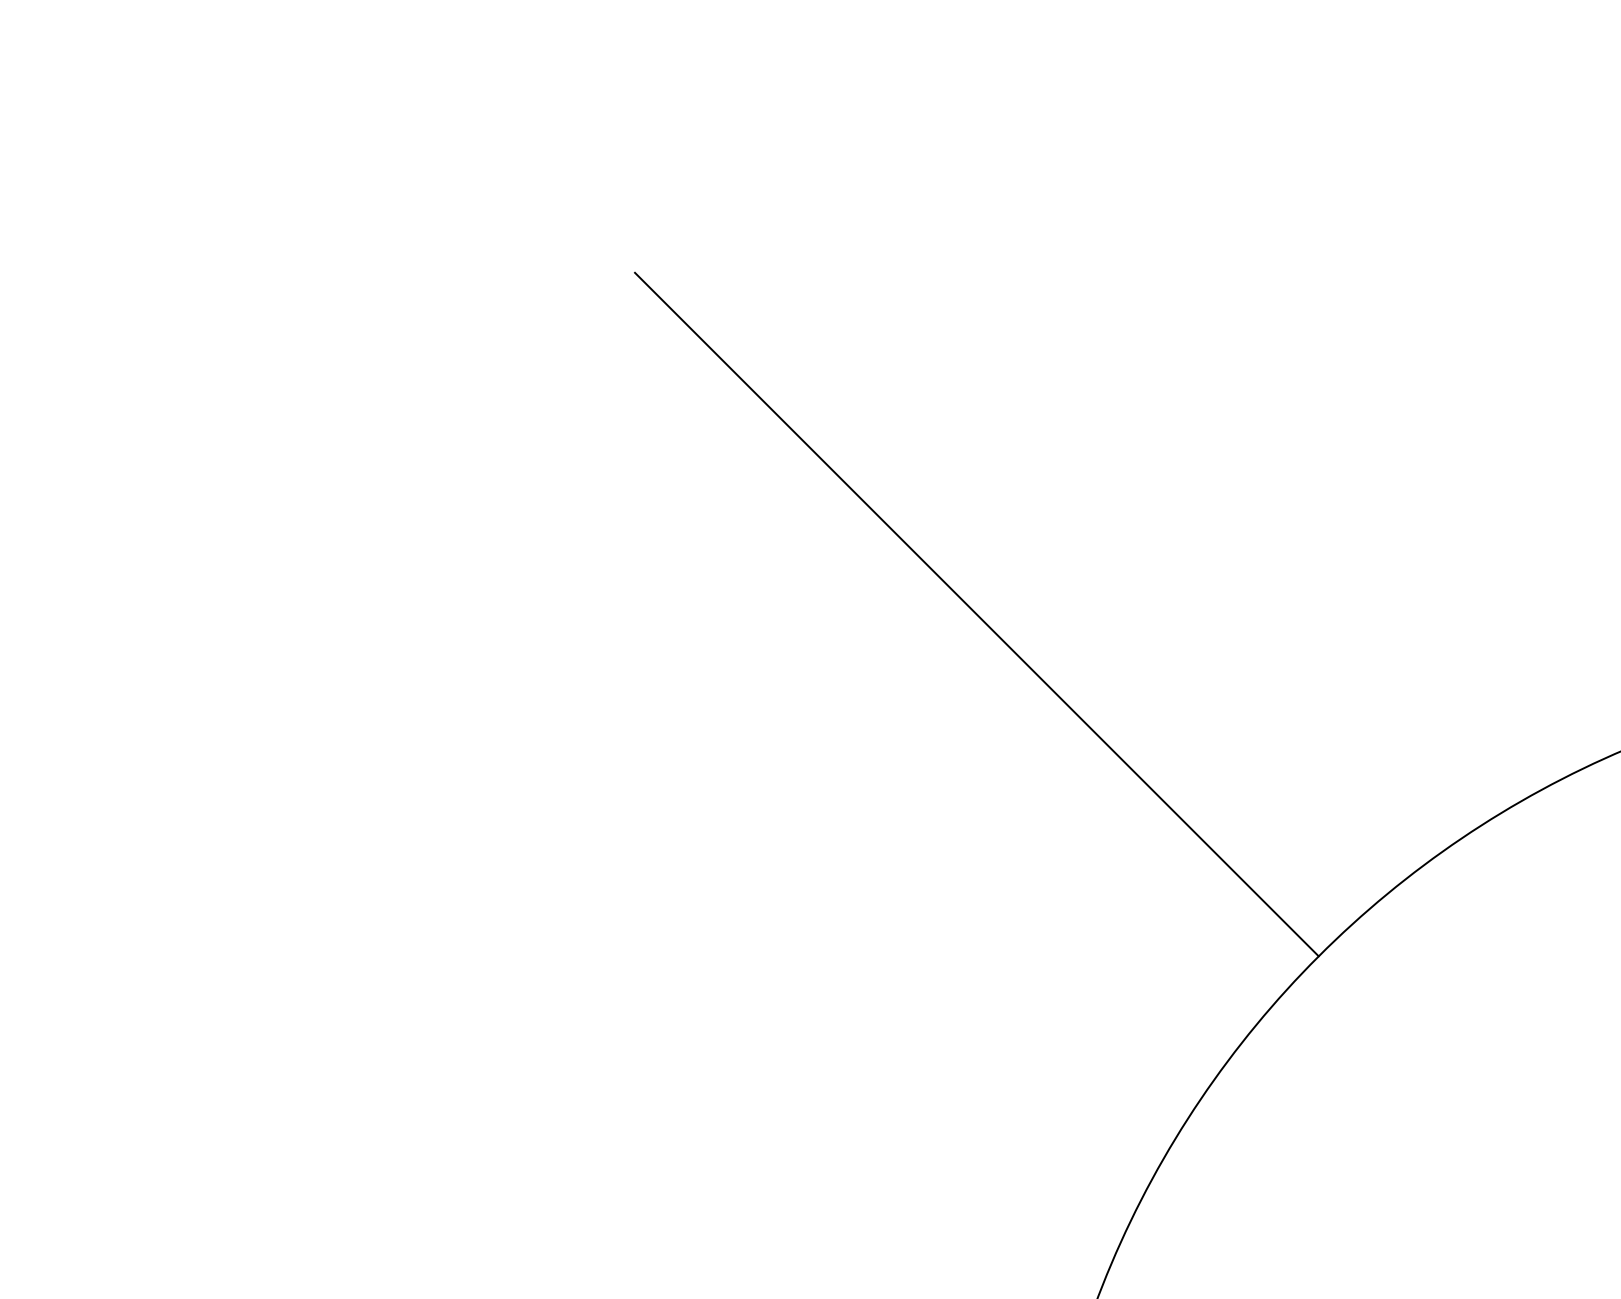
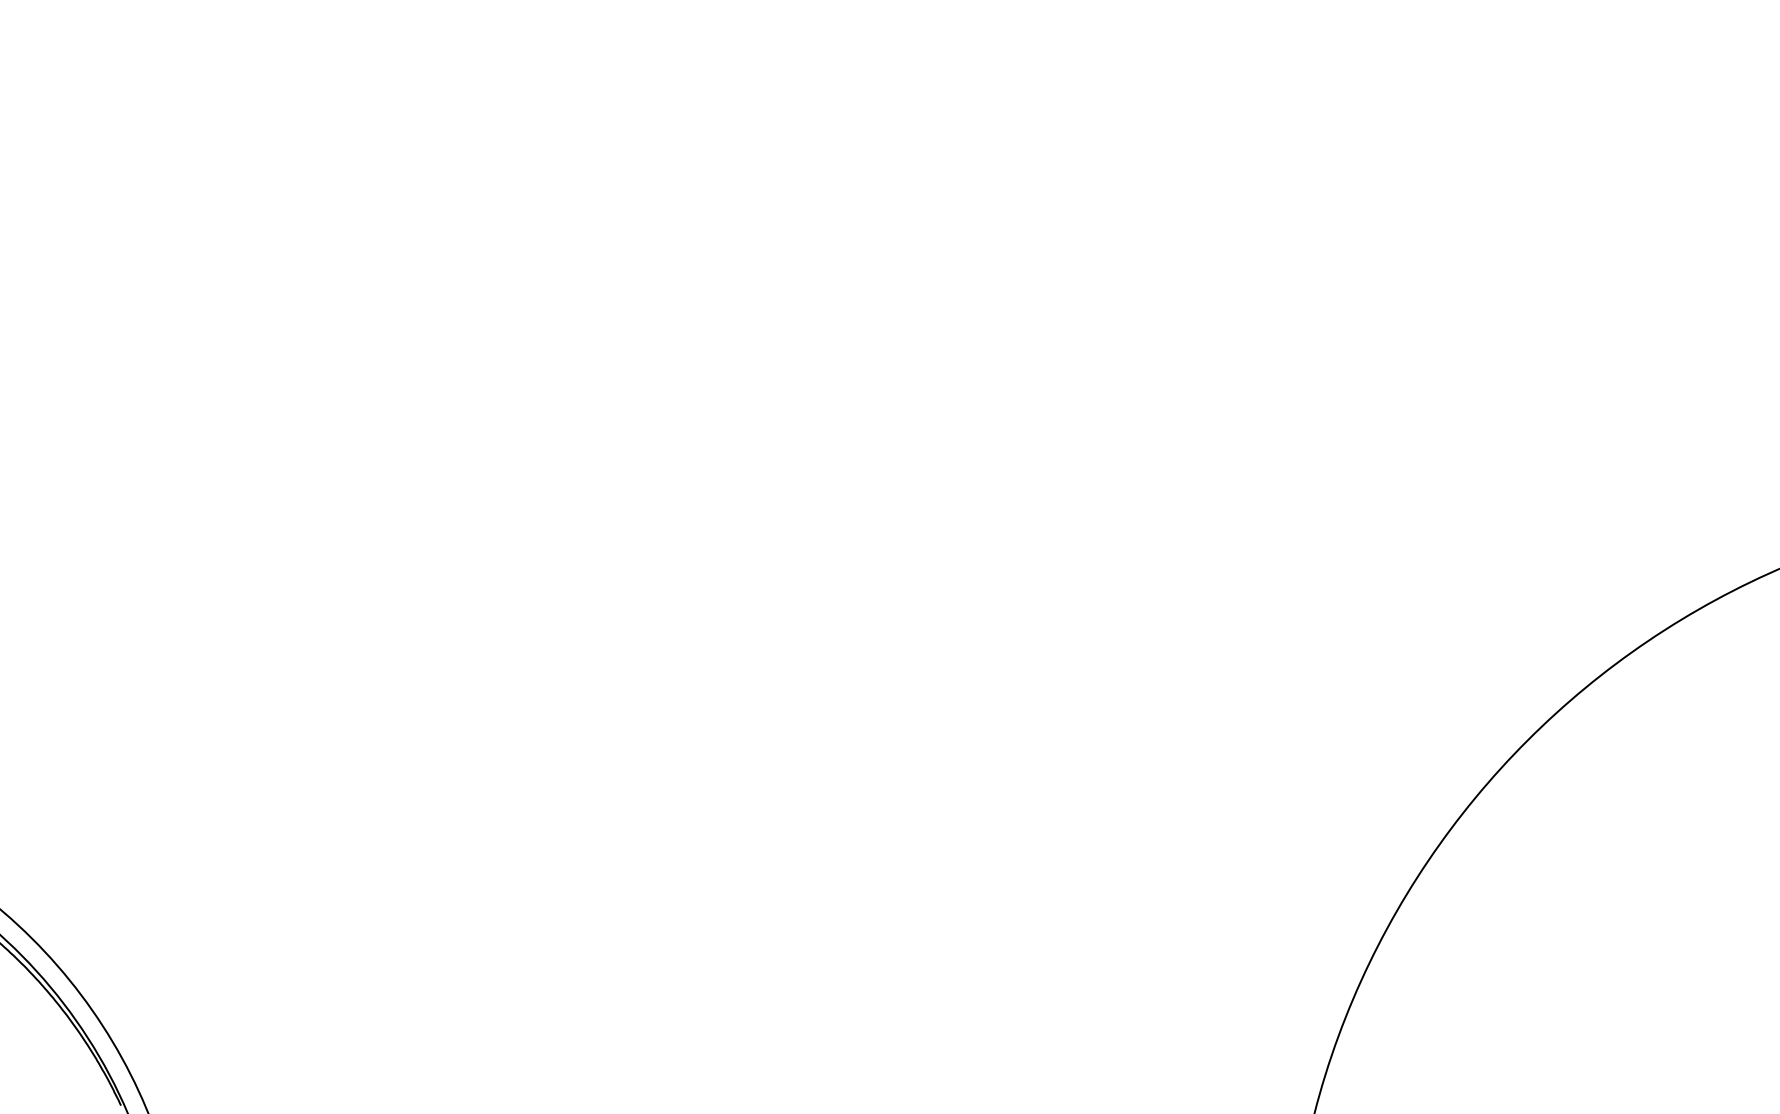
line: (976, 614) -> (1239, 452), removed

